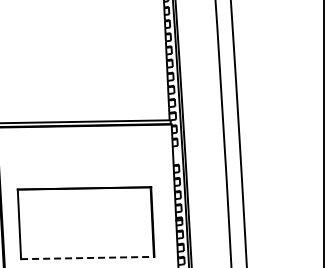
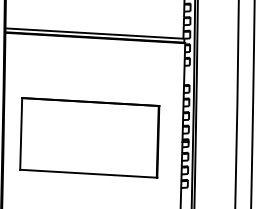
line: (87, 258) -> (88, 174), dashed -> solid

